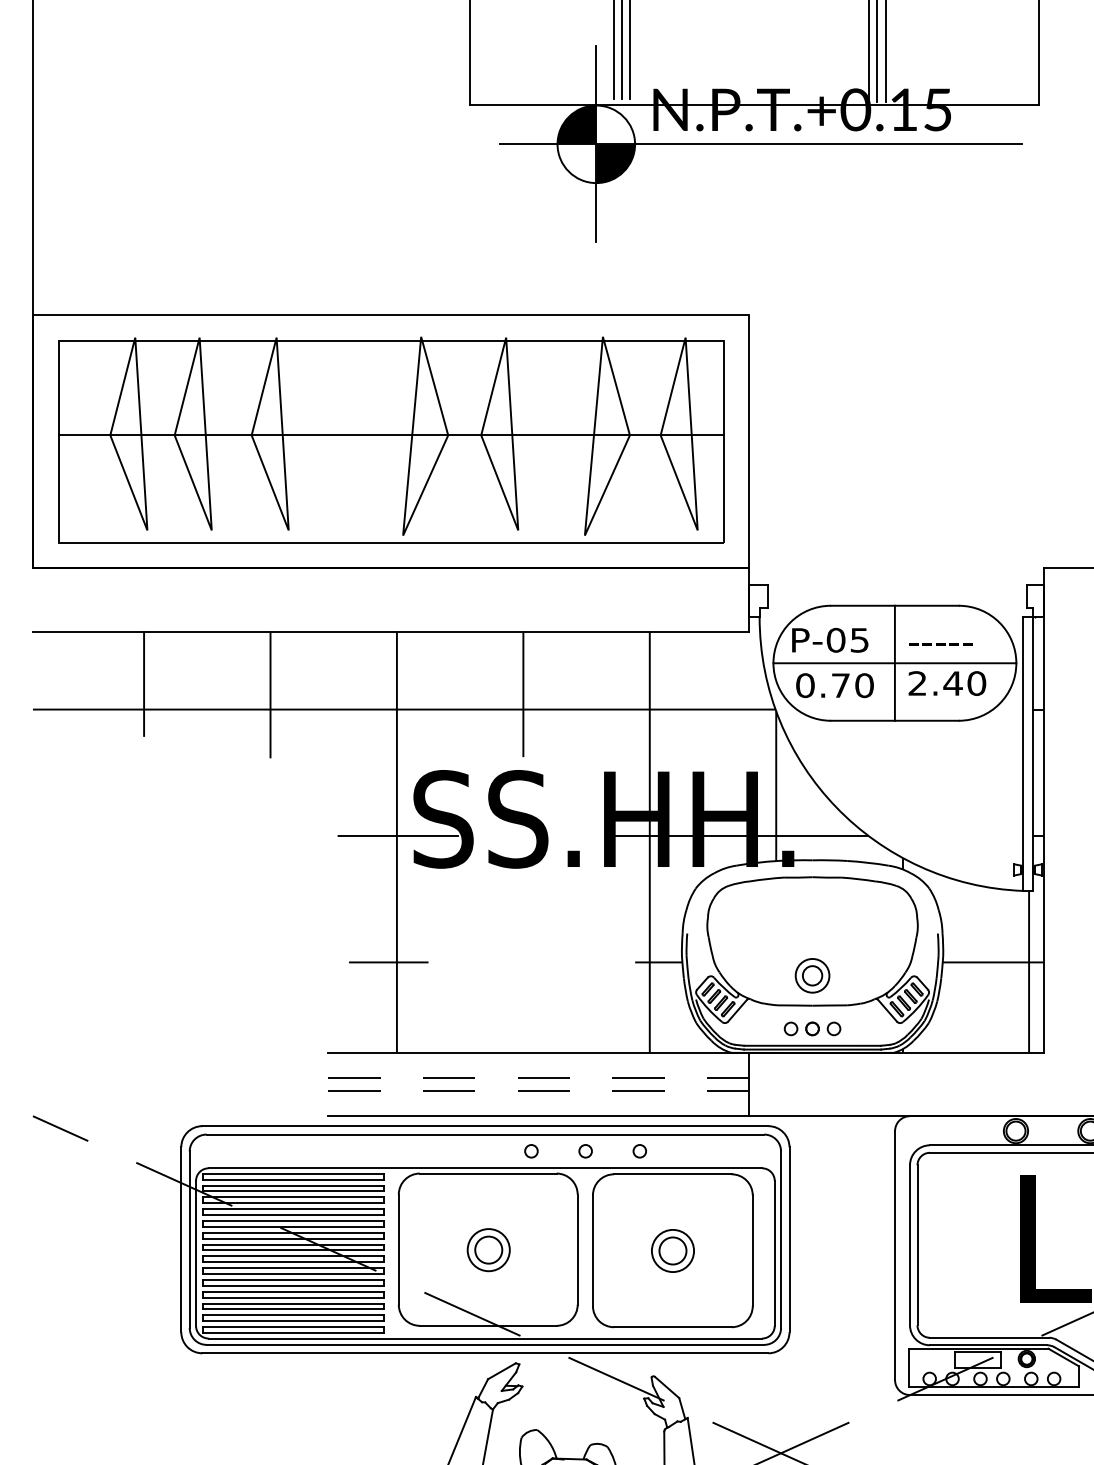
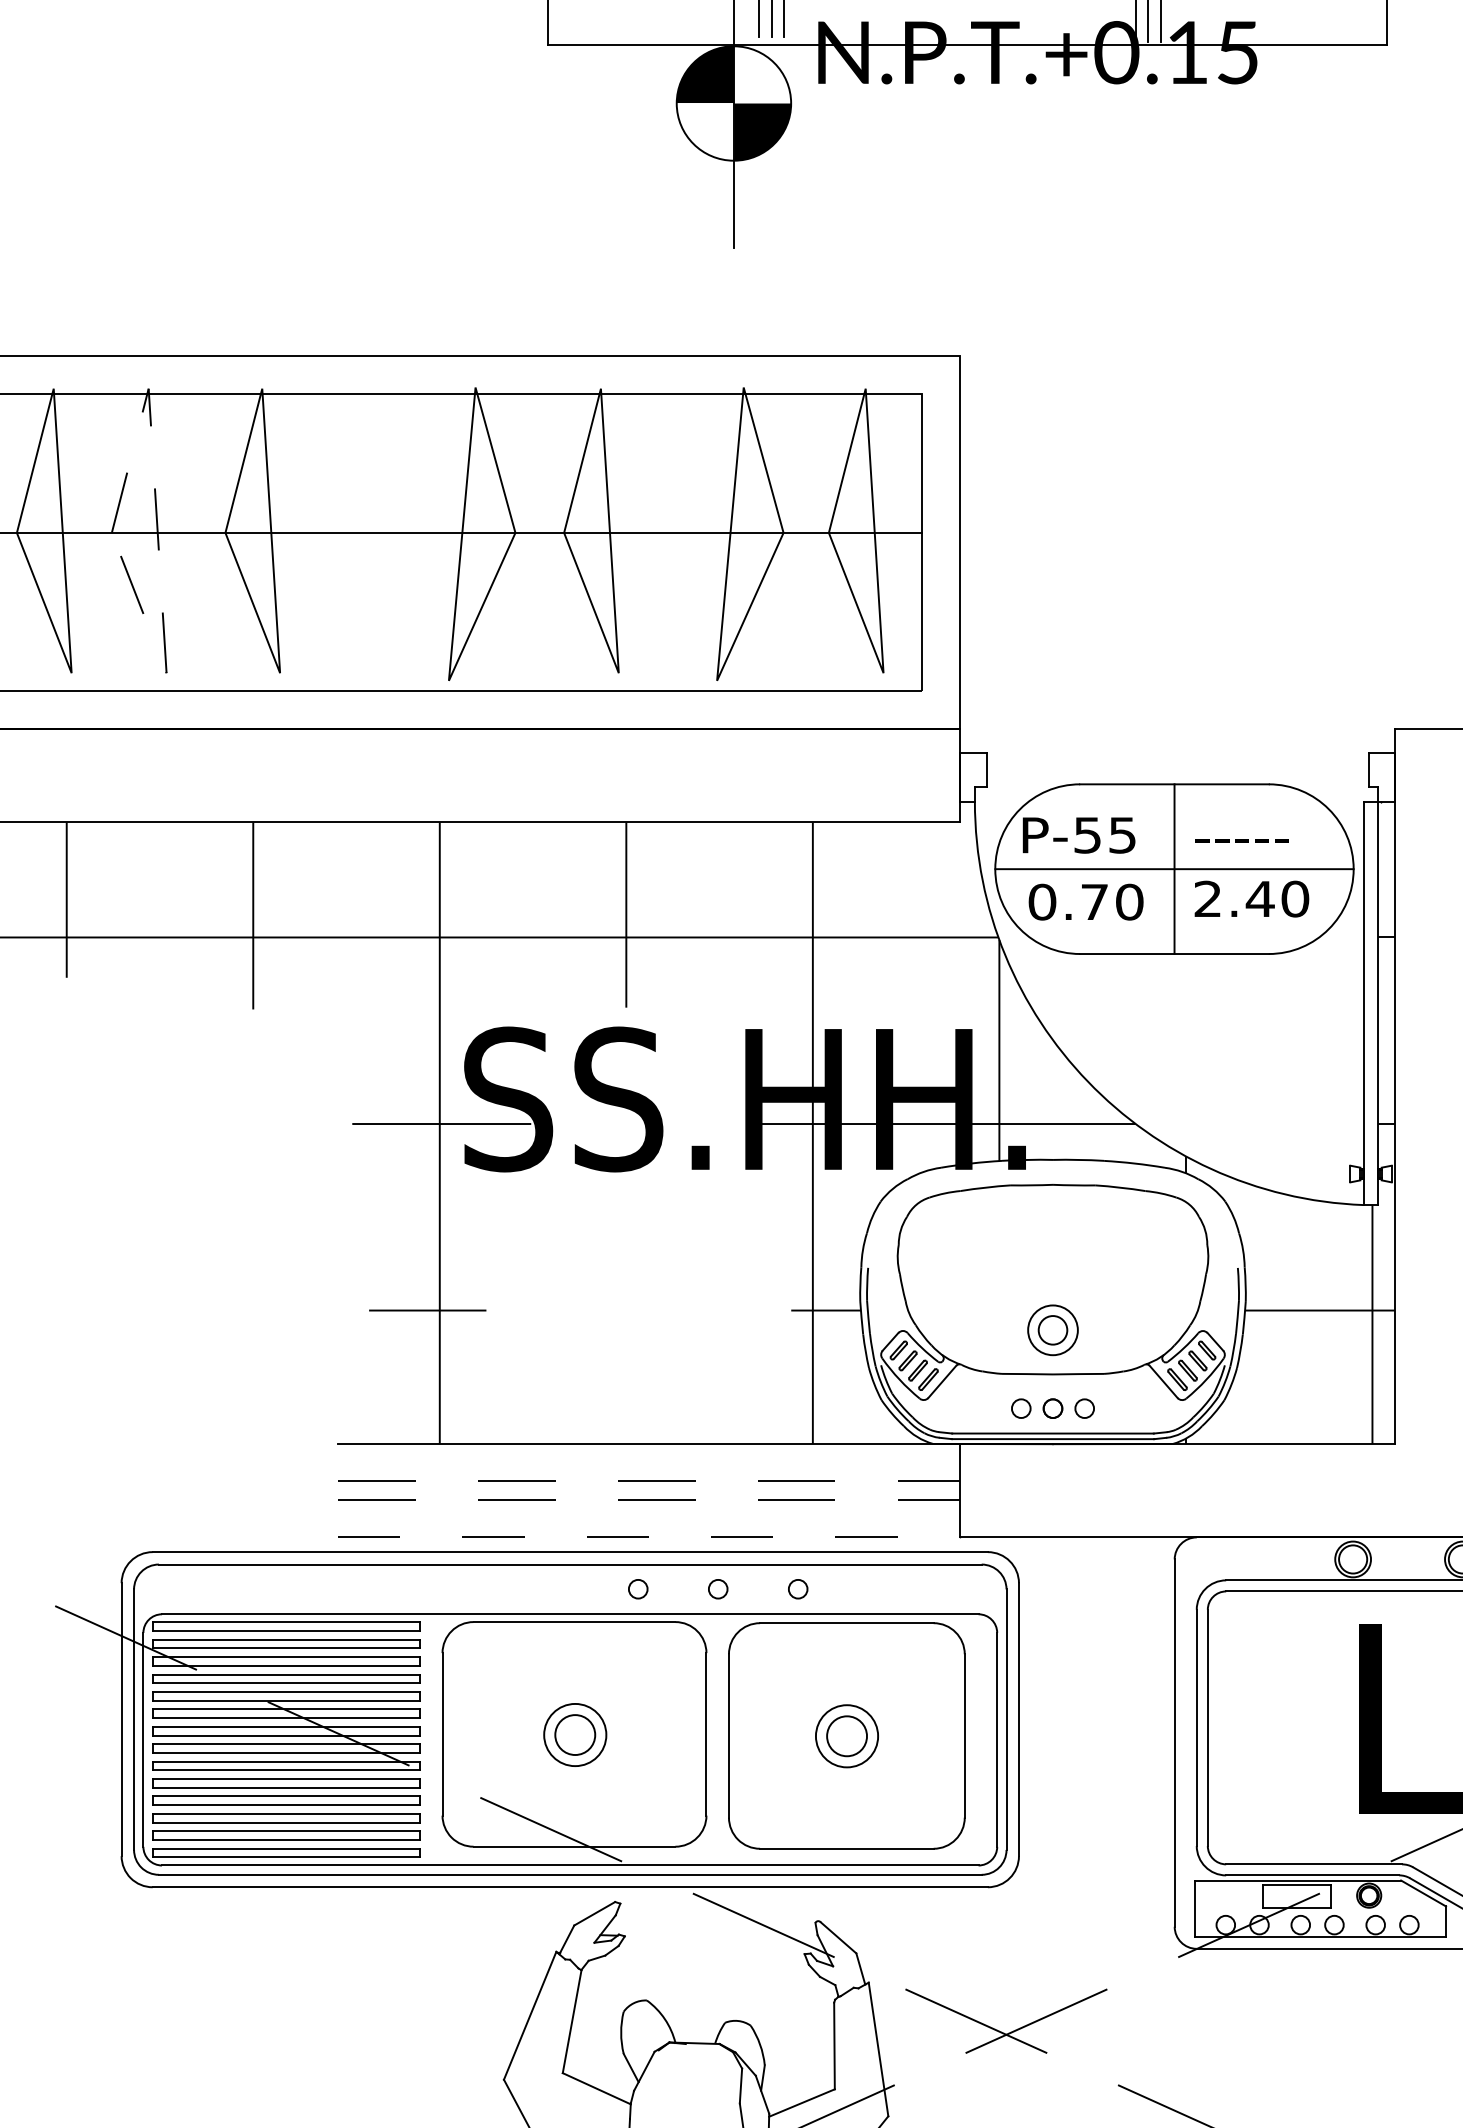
line: (760, 143) -> (976, 102), removed
line: (205, 435) -> (157, 533), solid -> dashed
text: (835, 639) -> (1086, 834), P-05 -> P-55
line: (538, 1116) -> (648, 1537), solid -> dashed

